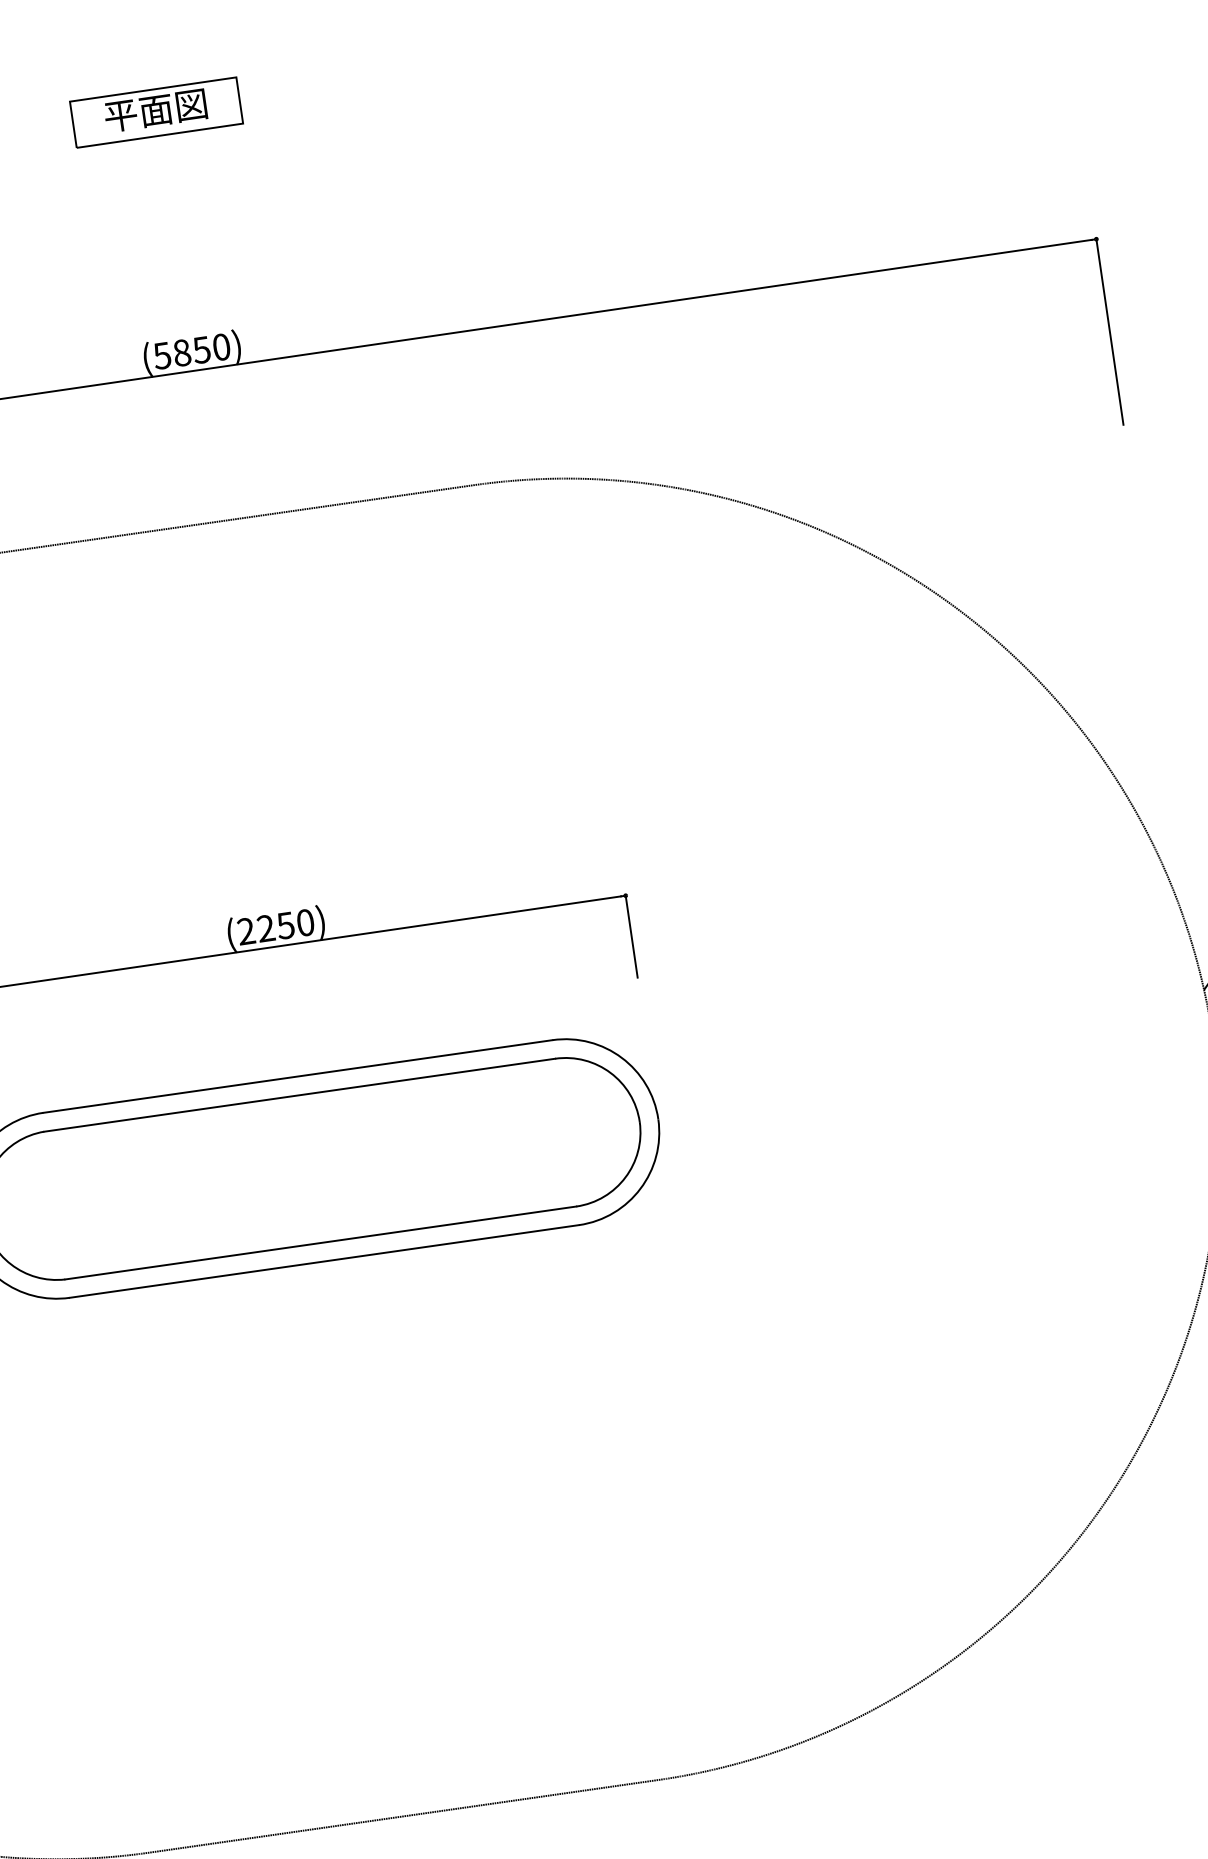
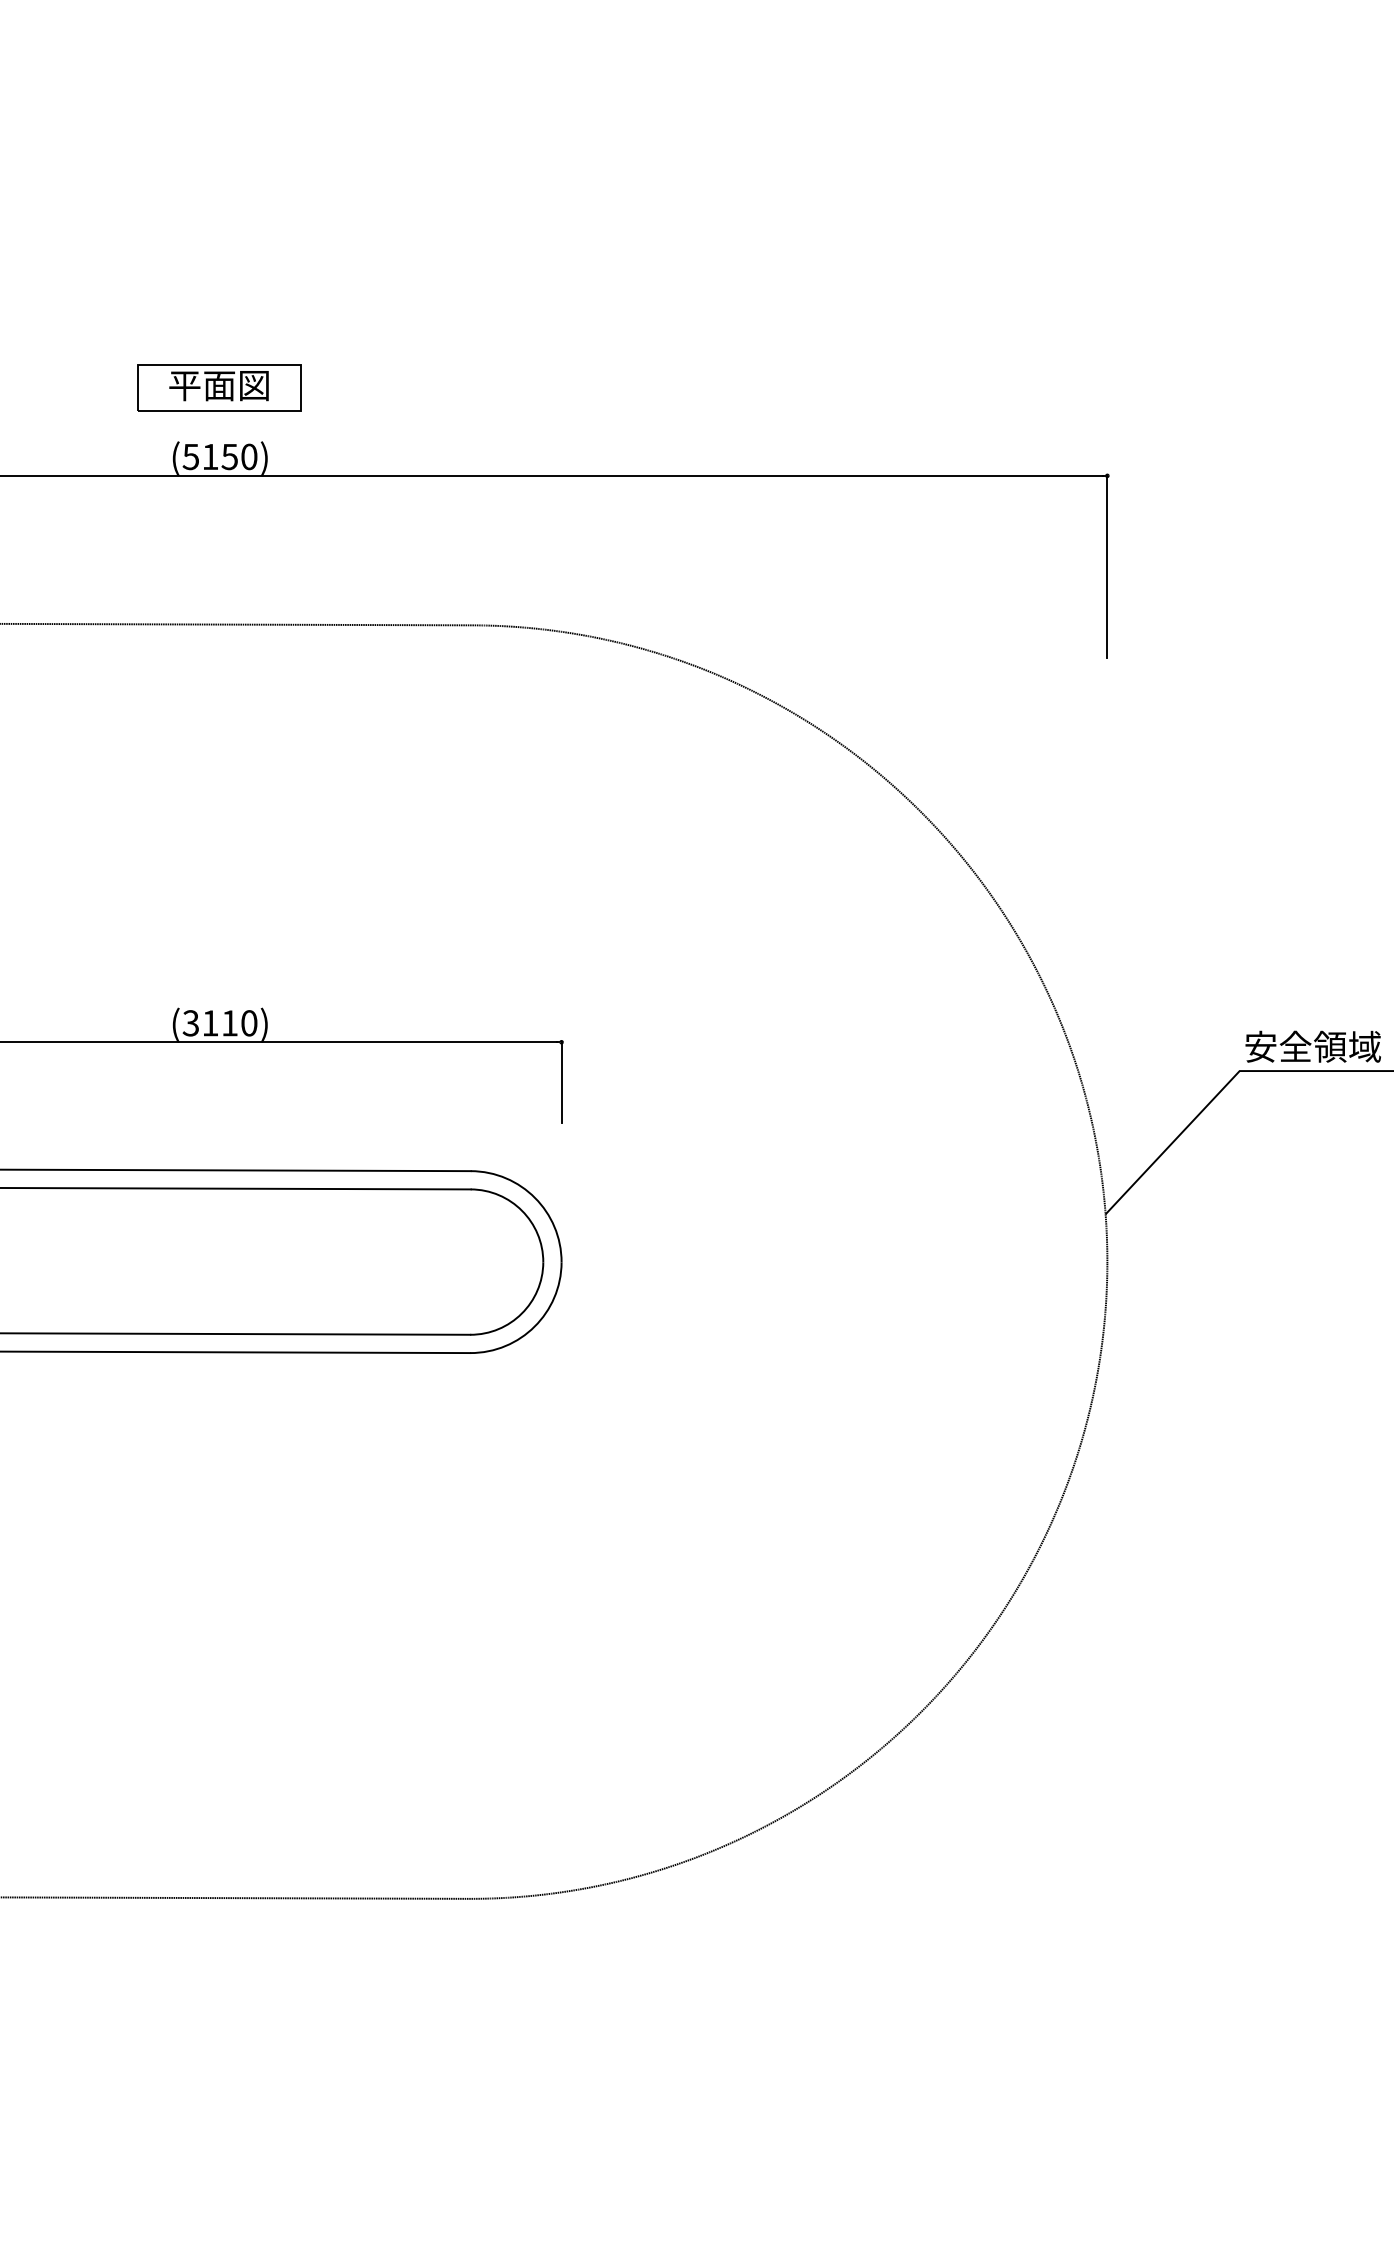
part: (156, 112) -> (219, 387), moved
text: (182, 352) -> (210, 456), (5850) -> (5150)
text: (265, 928) -> (209, 1023), (2250) -> (3110)

